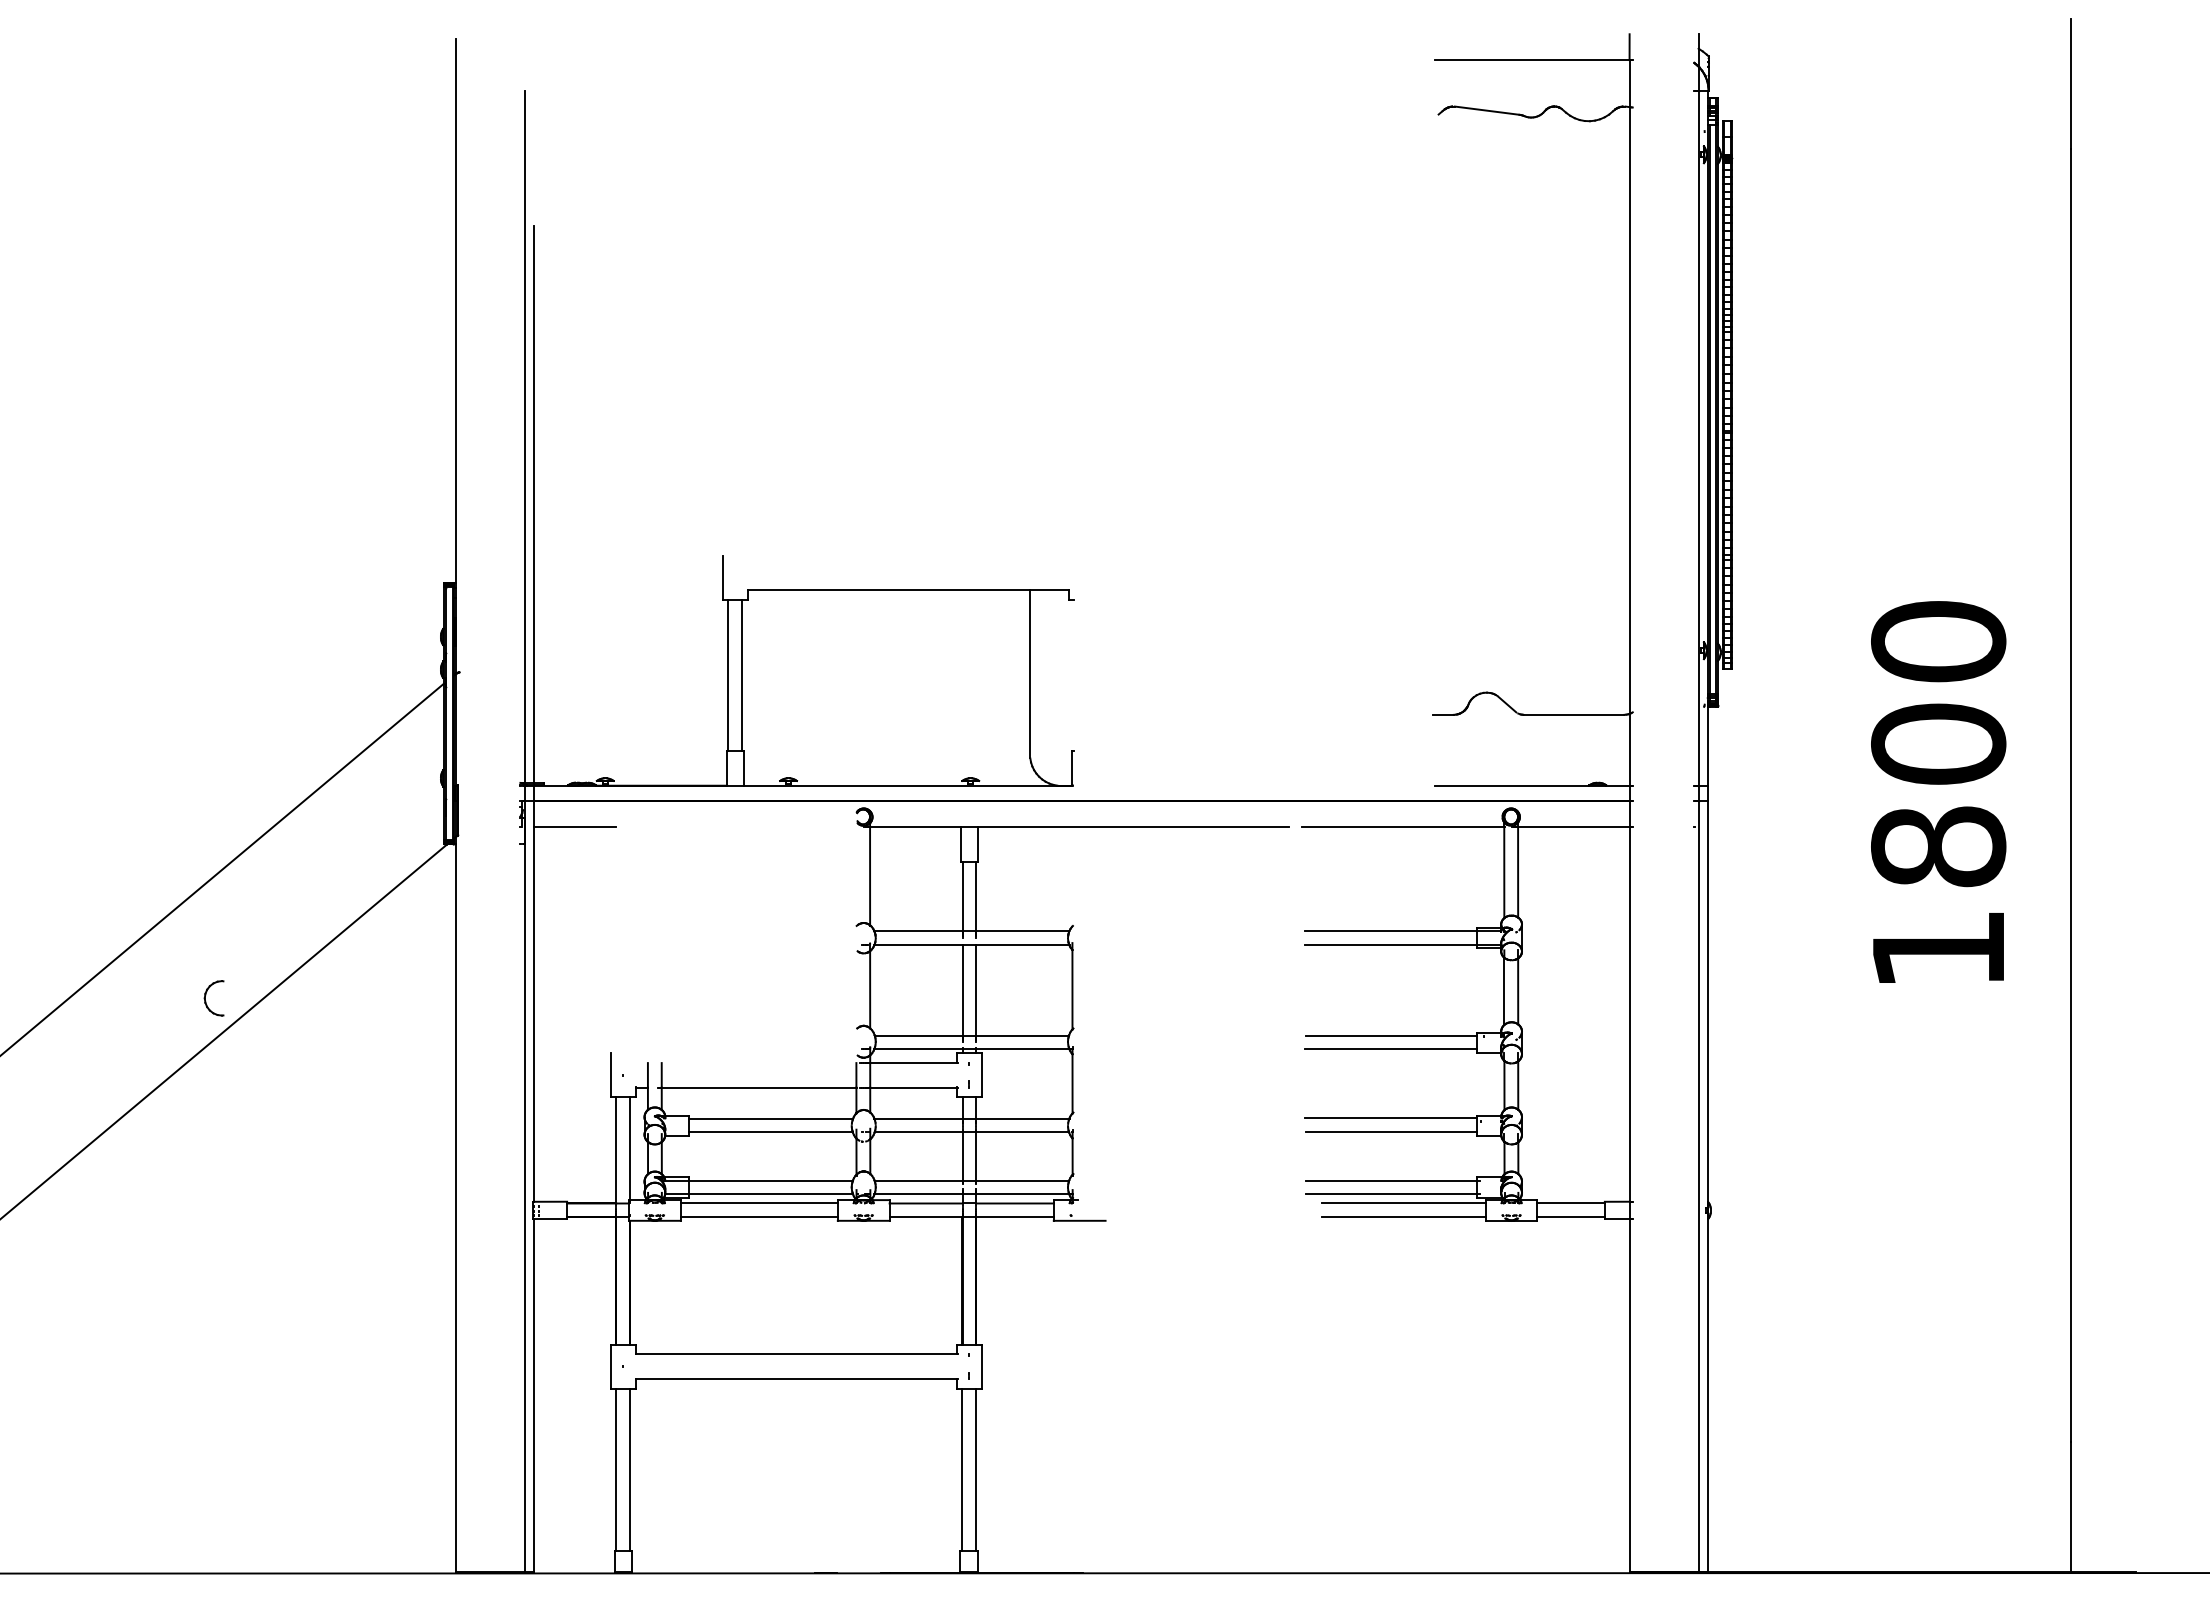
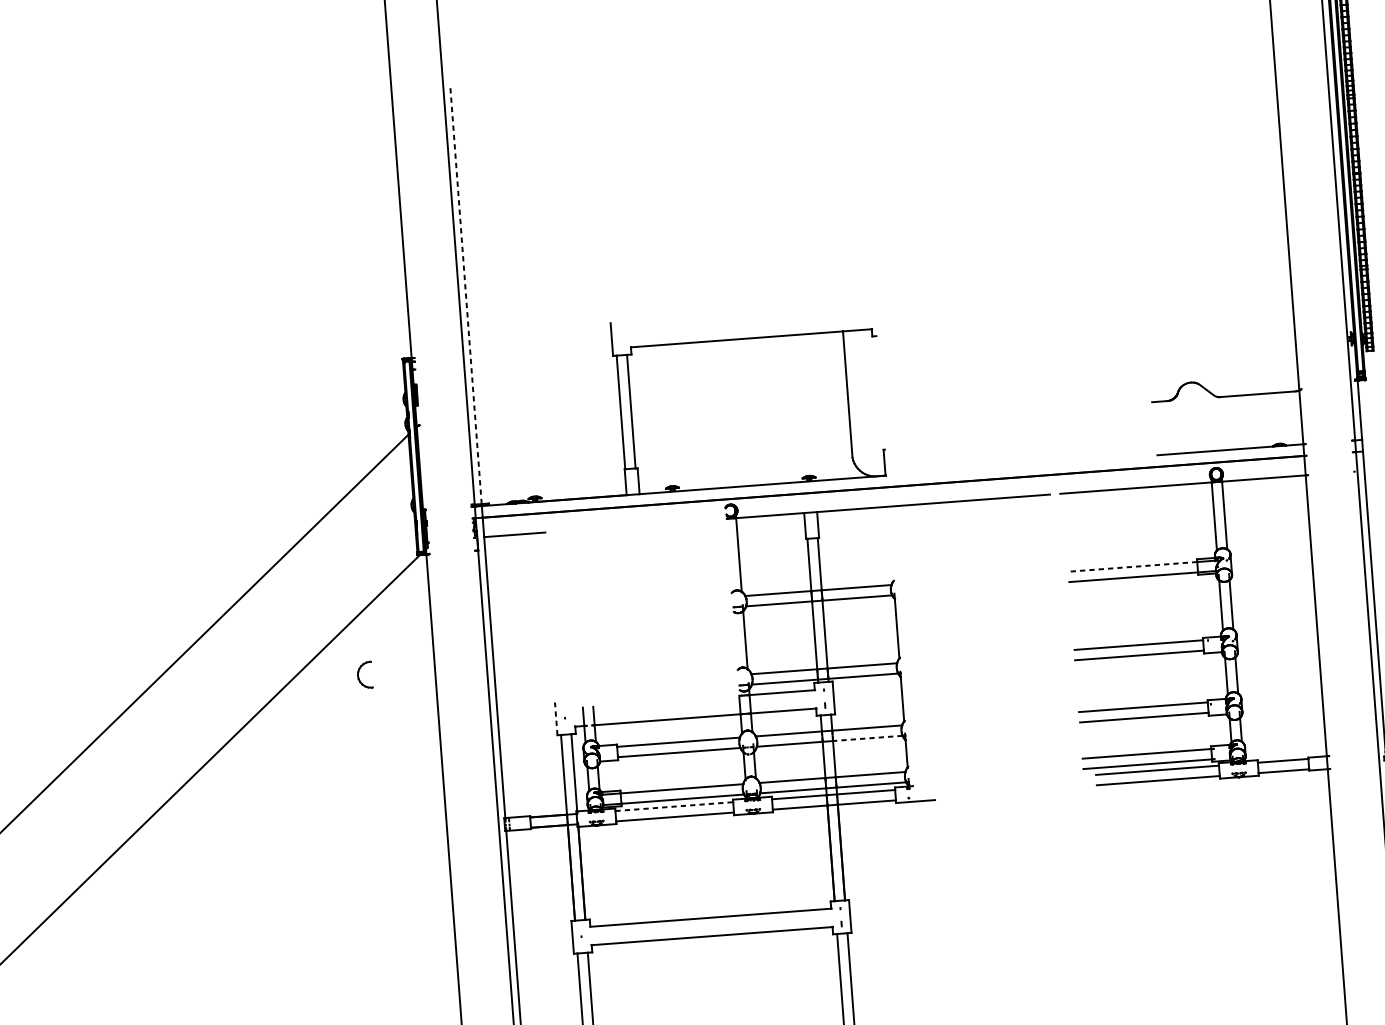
line: (534, 504) -> (466, 295), solid -> dashed
line: (1391, 931) -> (1133, 567), solid -> dashed
part: (206, 995) -> (359, 673), moved
line: (611, 1075) -> (556, 718), solid -> dashed
line: (1022, 1132) -> (867, 738), solid -> dashed
line: (759, 1203) -> (674, 806), solid -> dashed

